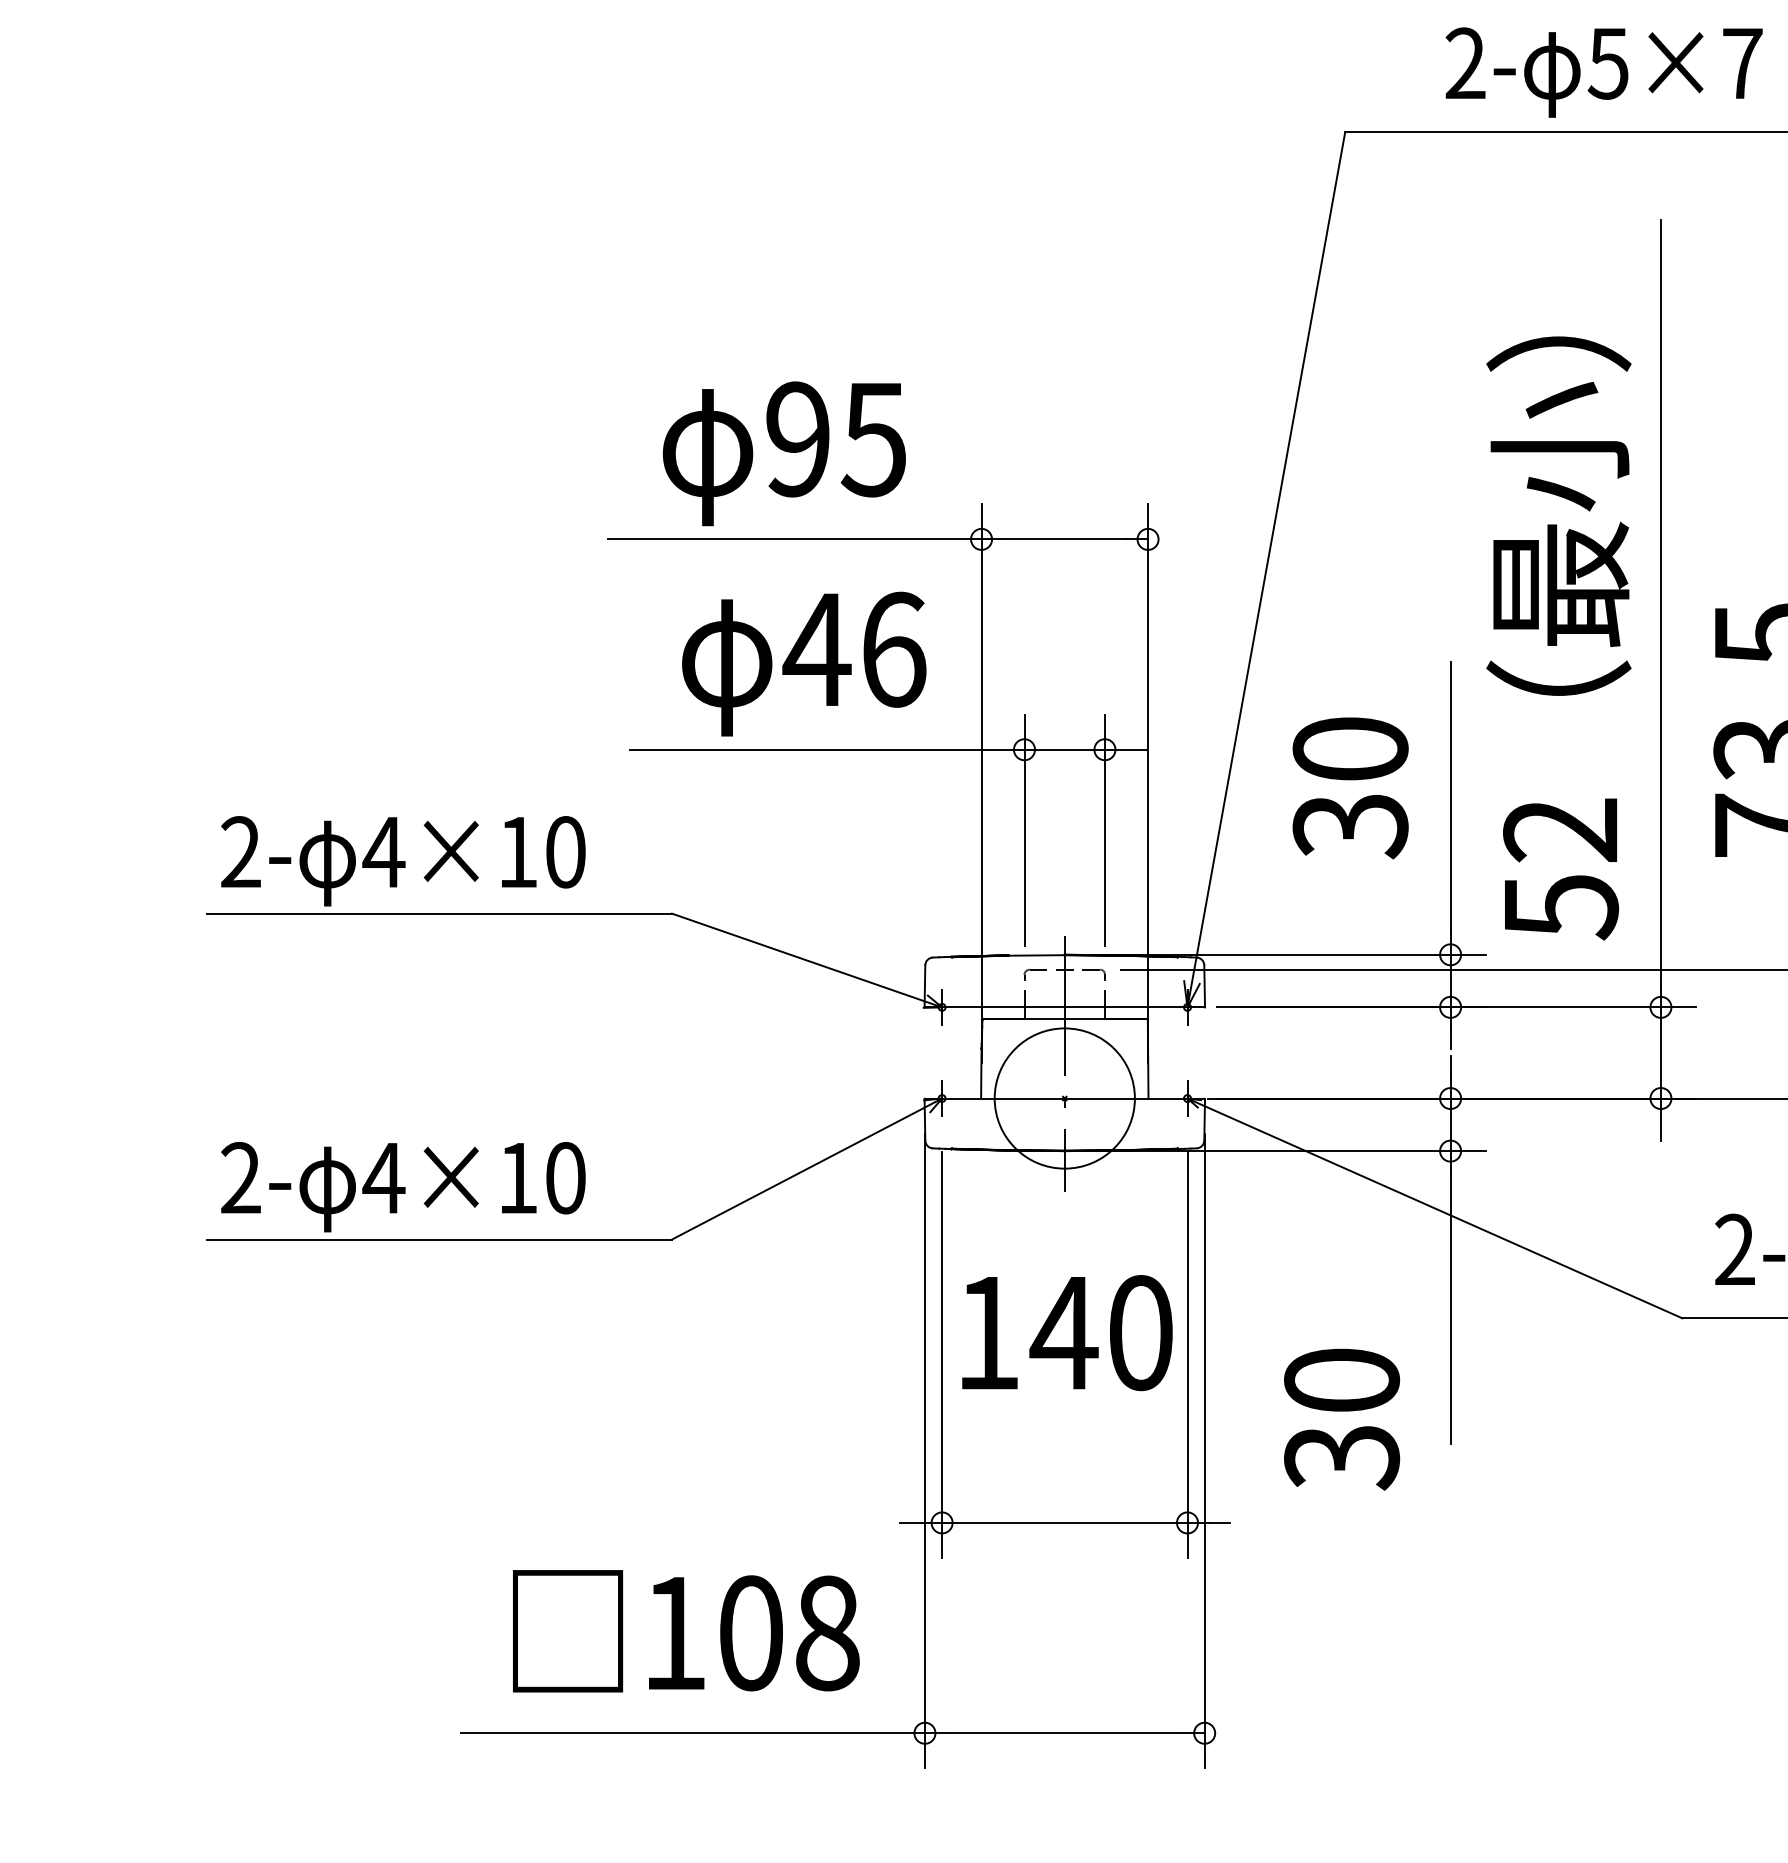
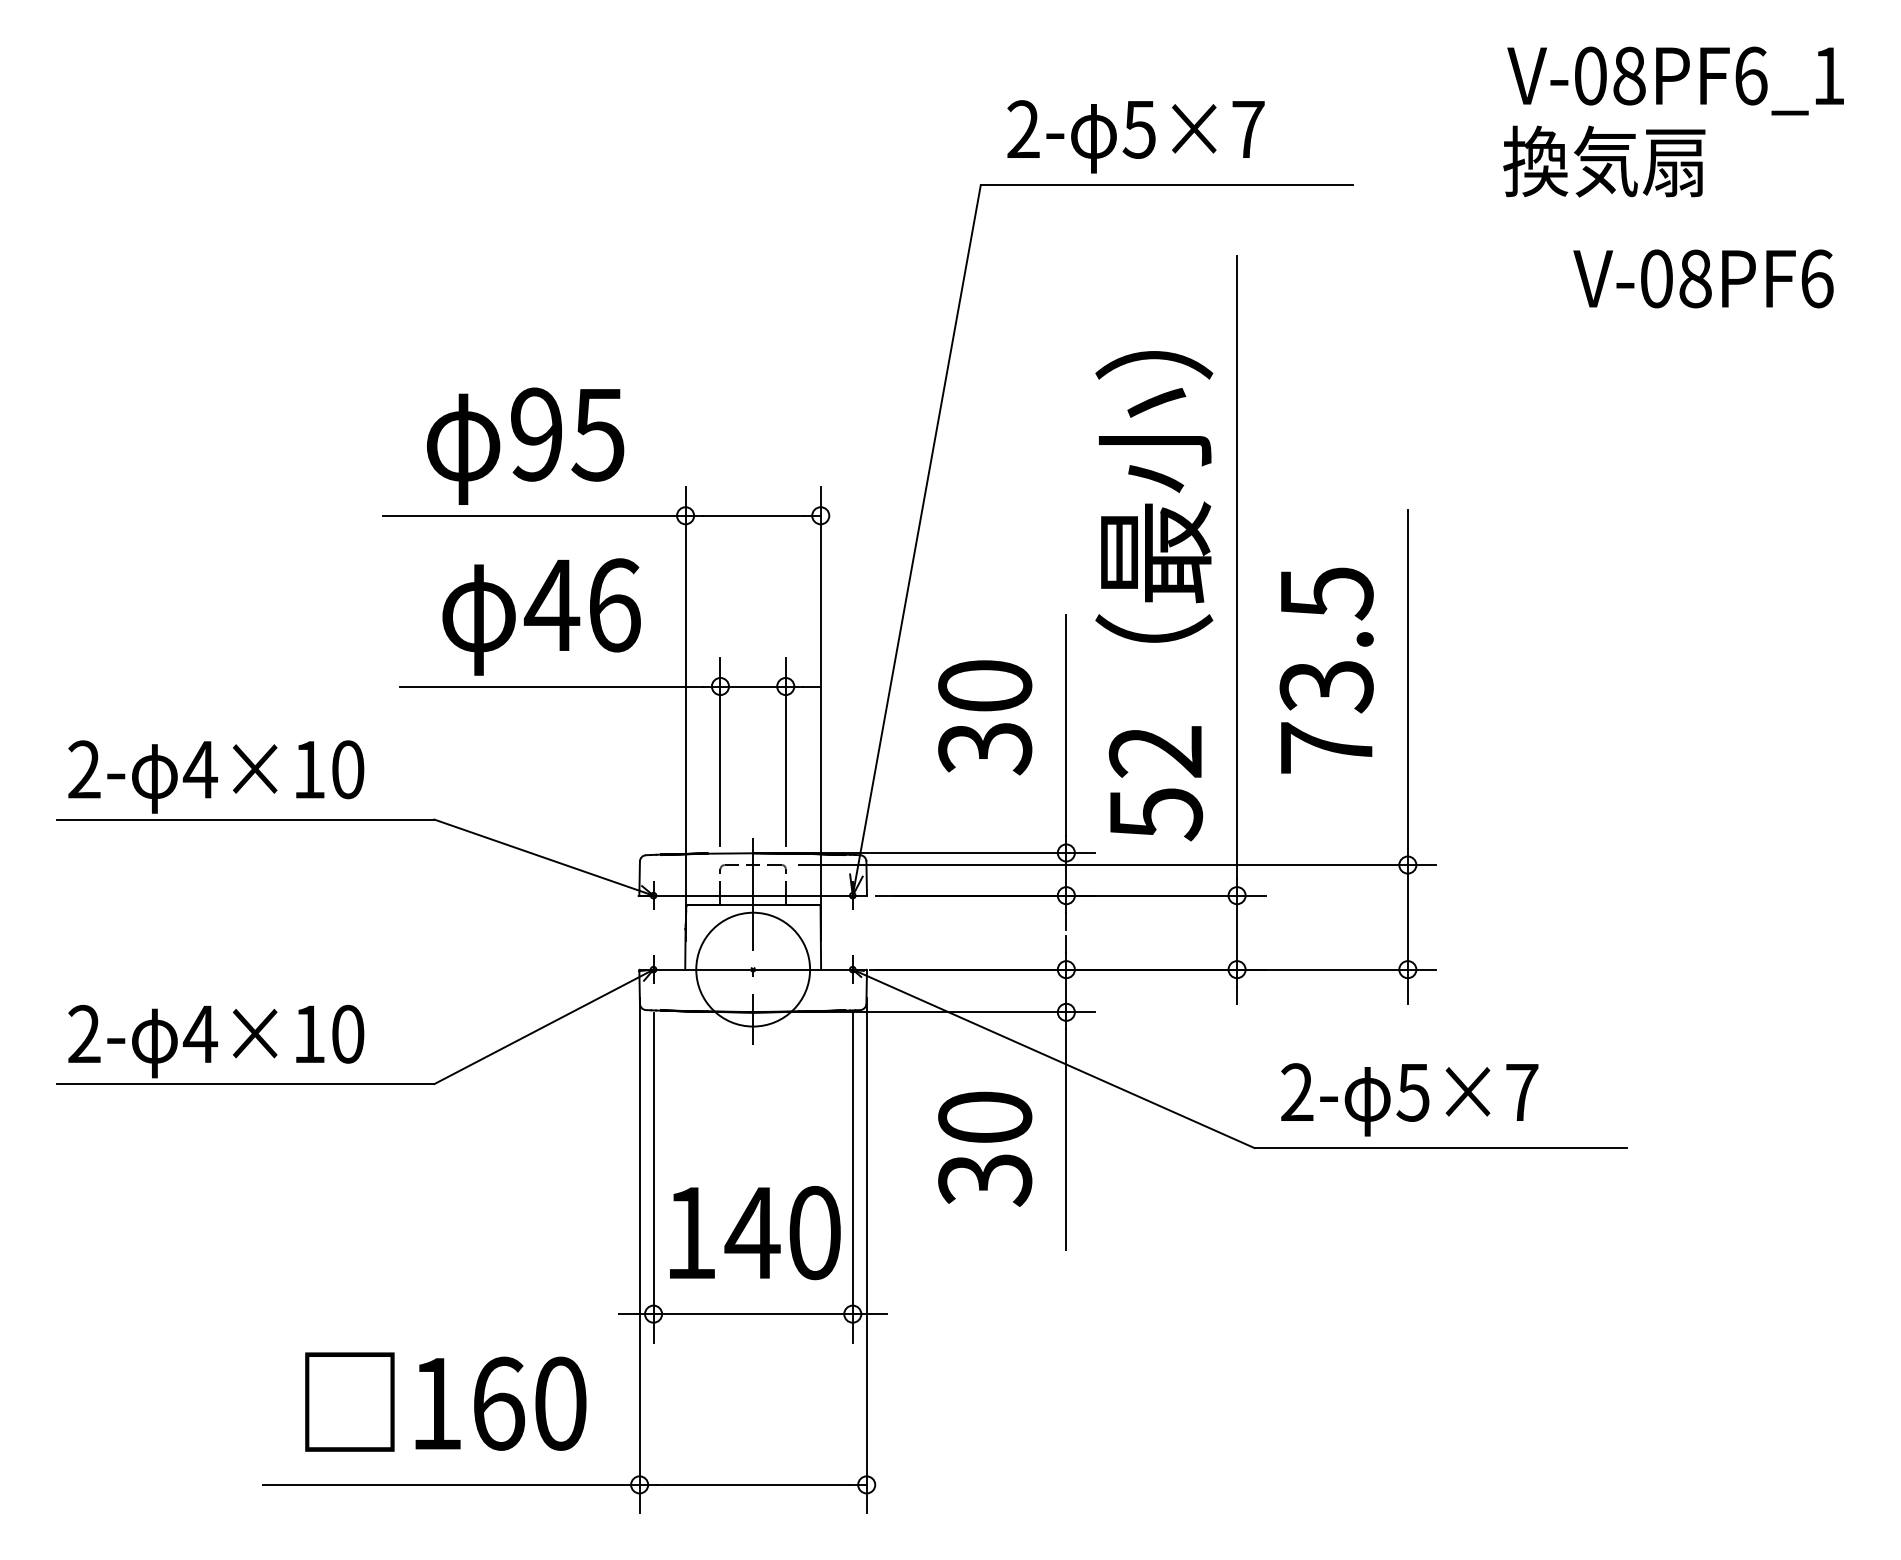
text: (1603, 72) -> (1135, 136), moved
text: (1067, 1333) -> (755, 1233), moved
text: (1342, 1418) -> (985, 1148), moved
text: (789, 1632) -> (529, 1403), 108 -> 160

